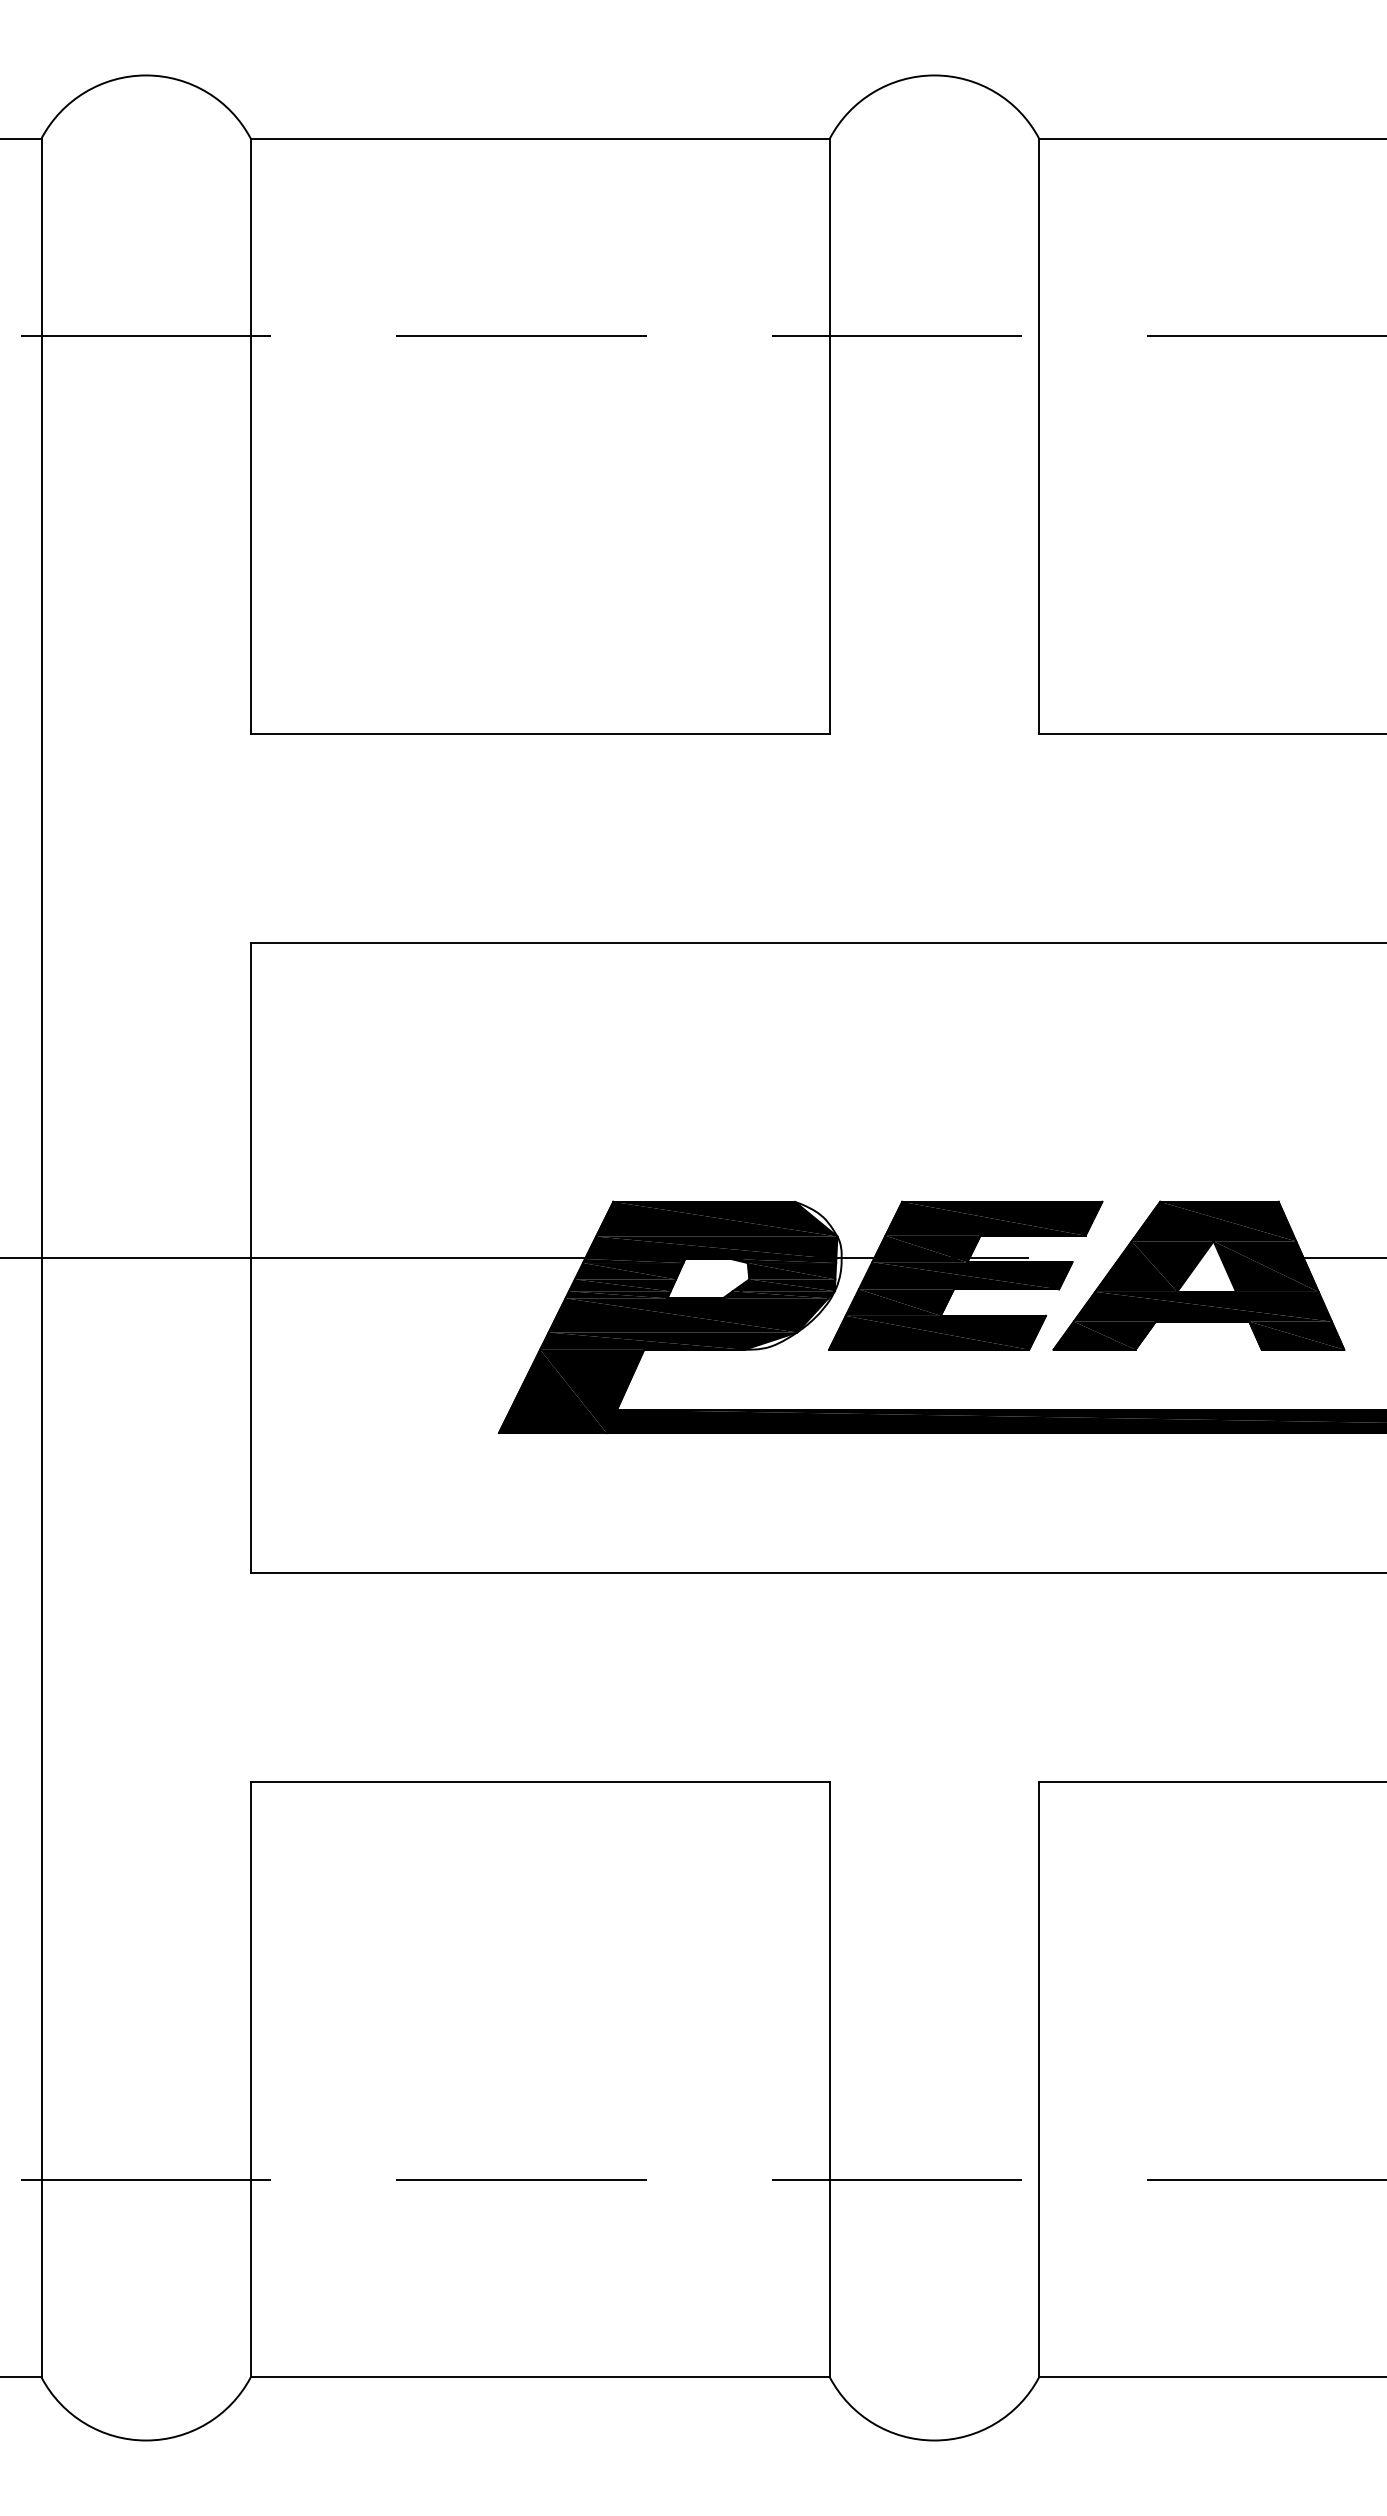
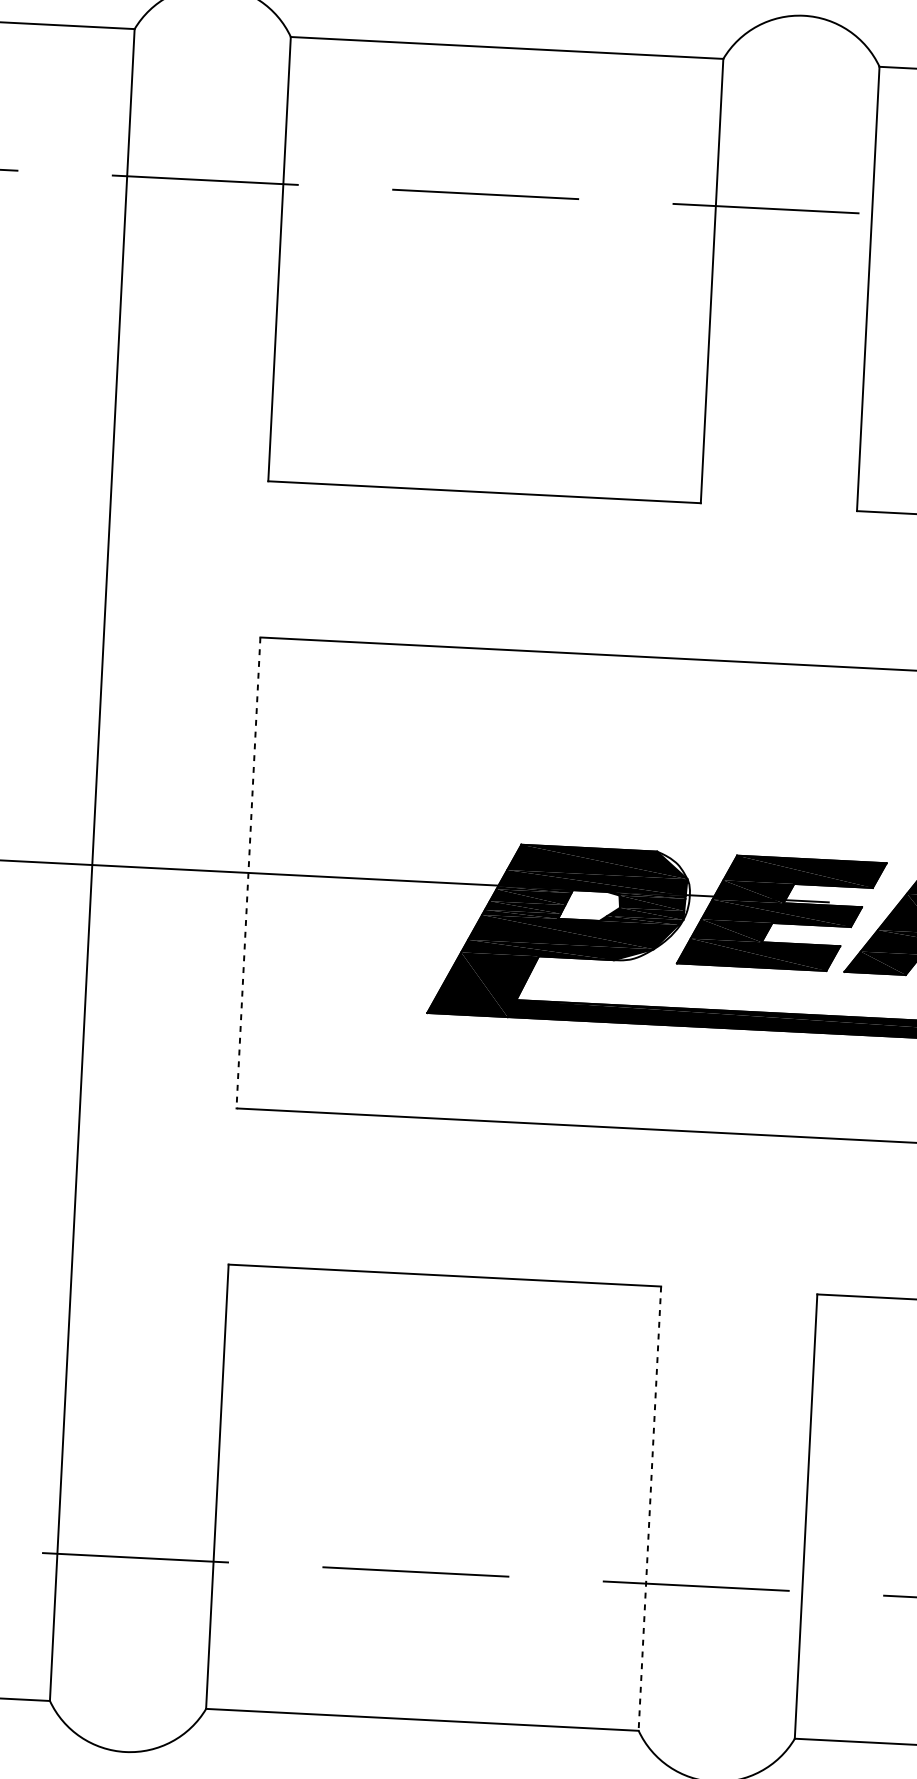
line: (250, 1258) -> (248, 873), solid -> dashed
line: (829, 2080) -> (649, 1509), solid -> dashed

